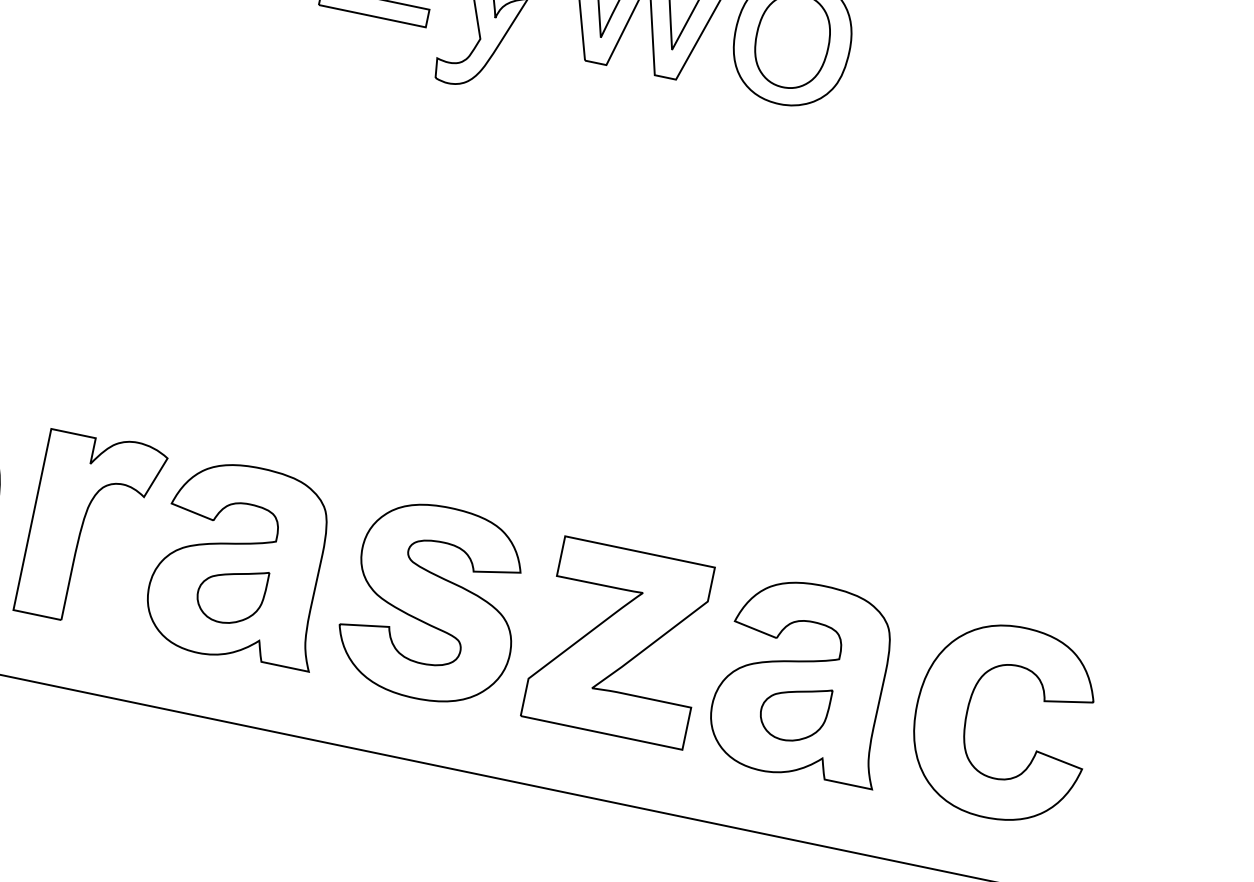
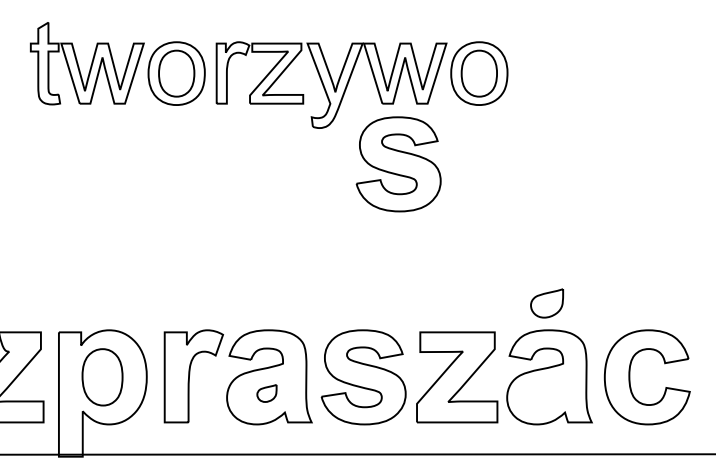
part: (591, 189) -> (398, 164), added
part: (230, 594) -> (266, 393), size x0.6
part: (793, 712) -> (546, 303), moved

